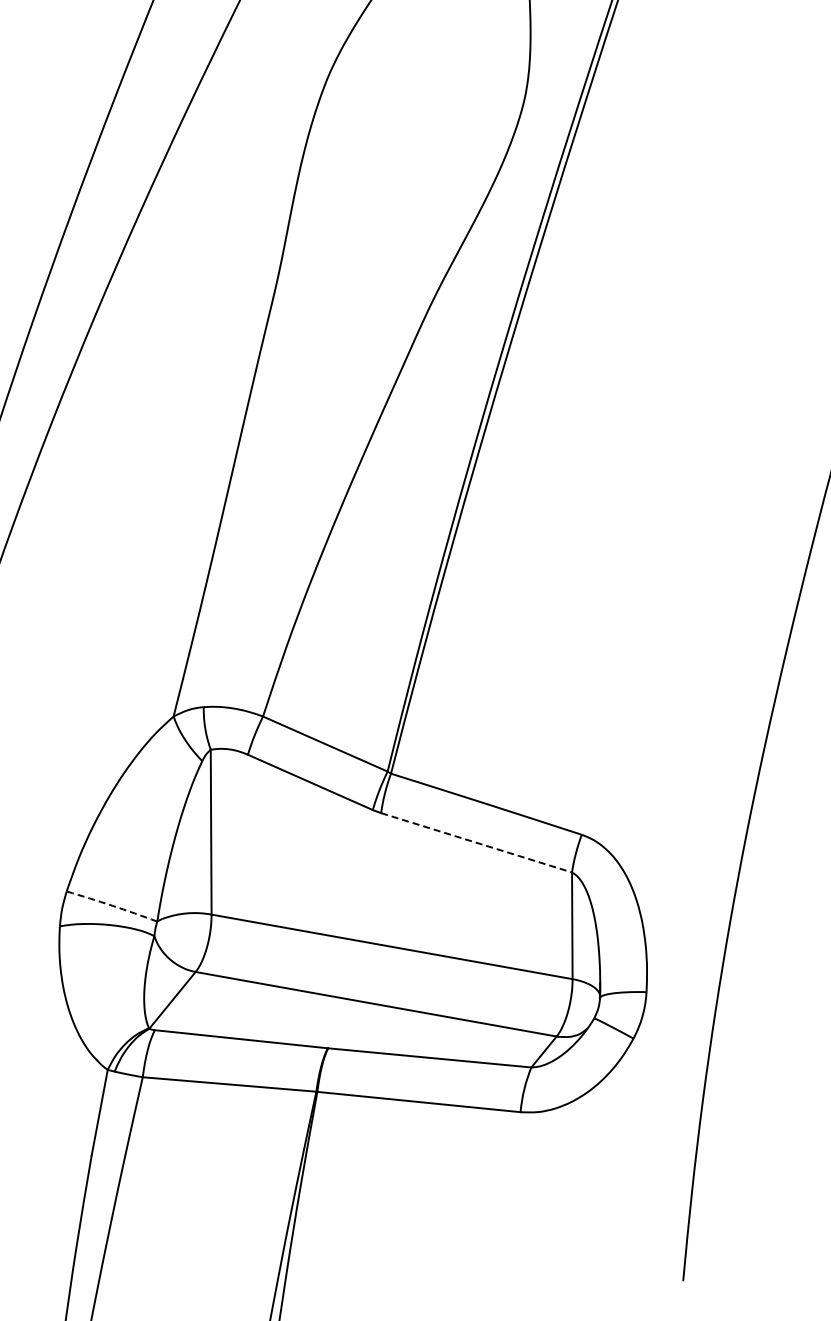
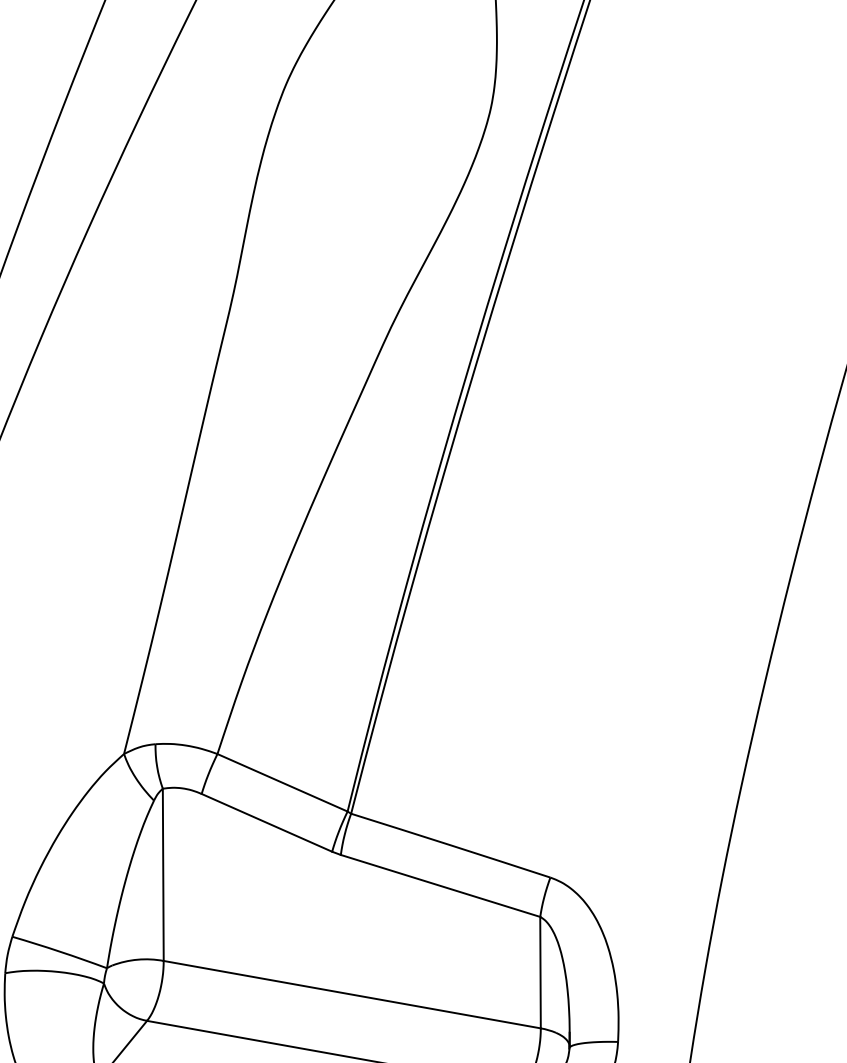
line: (476, 842) -> (440, 885), dashed -> solid
arc: (112, 905) -> (60, 951), dashed -> solid

